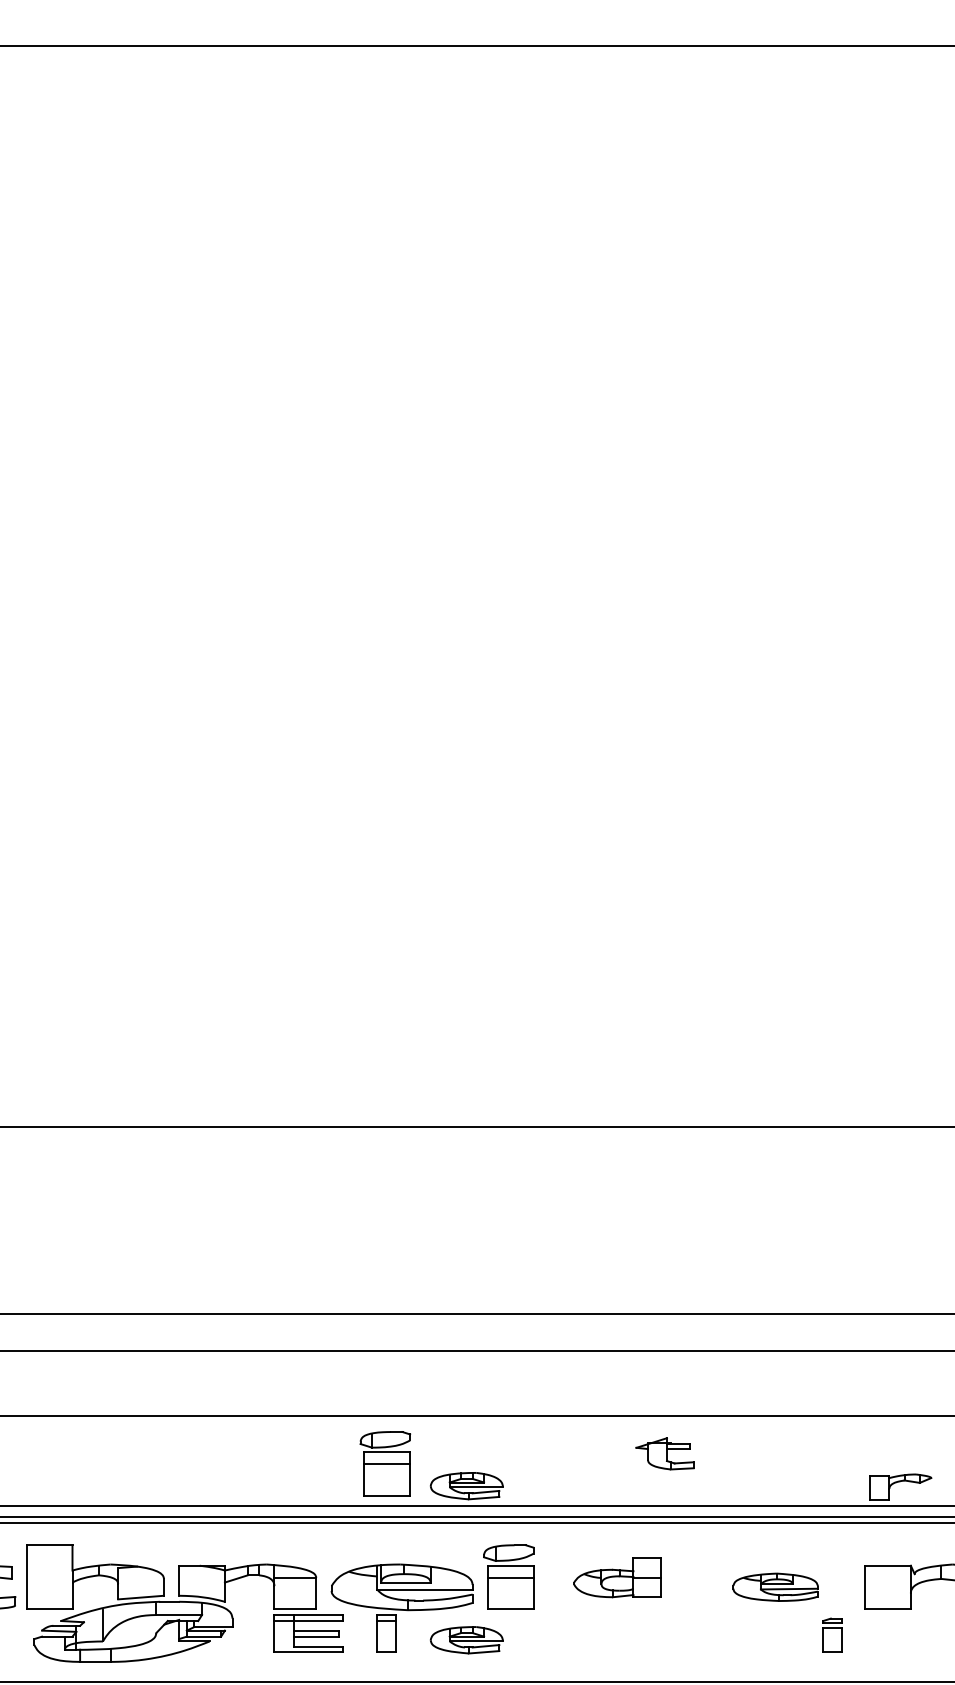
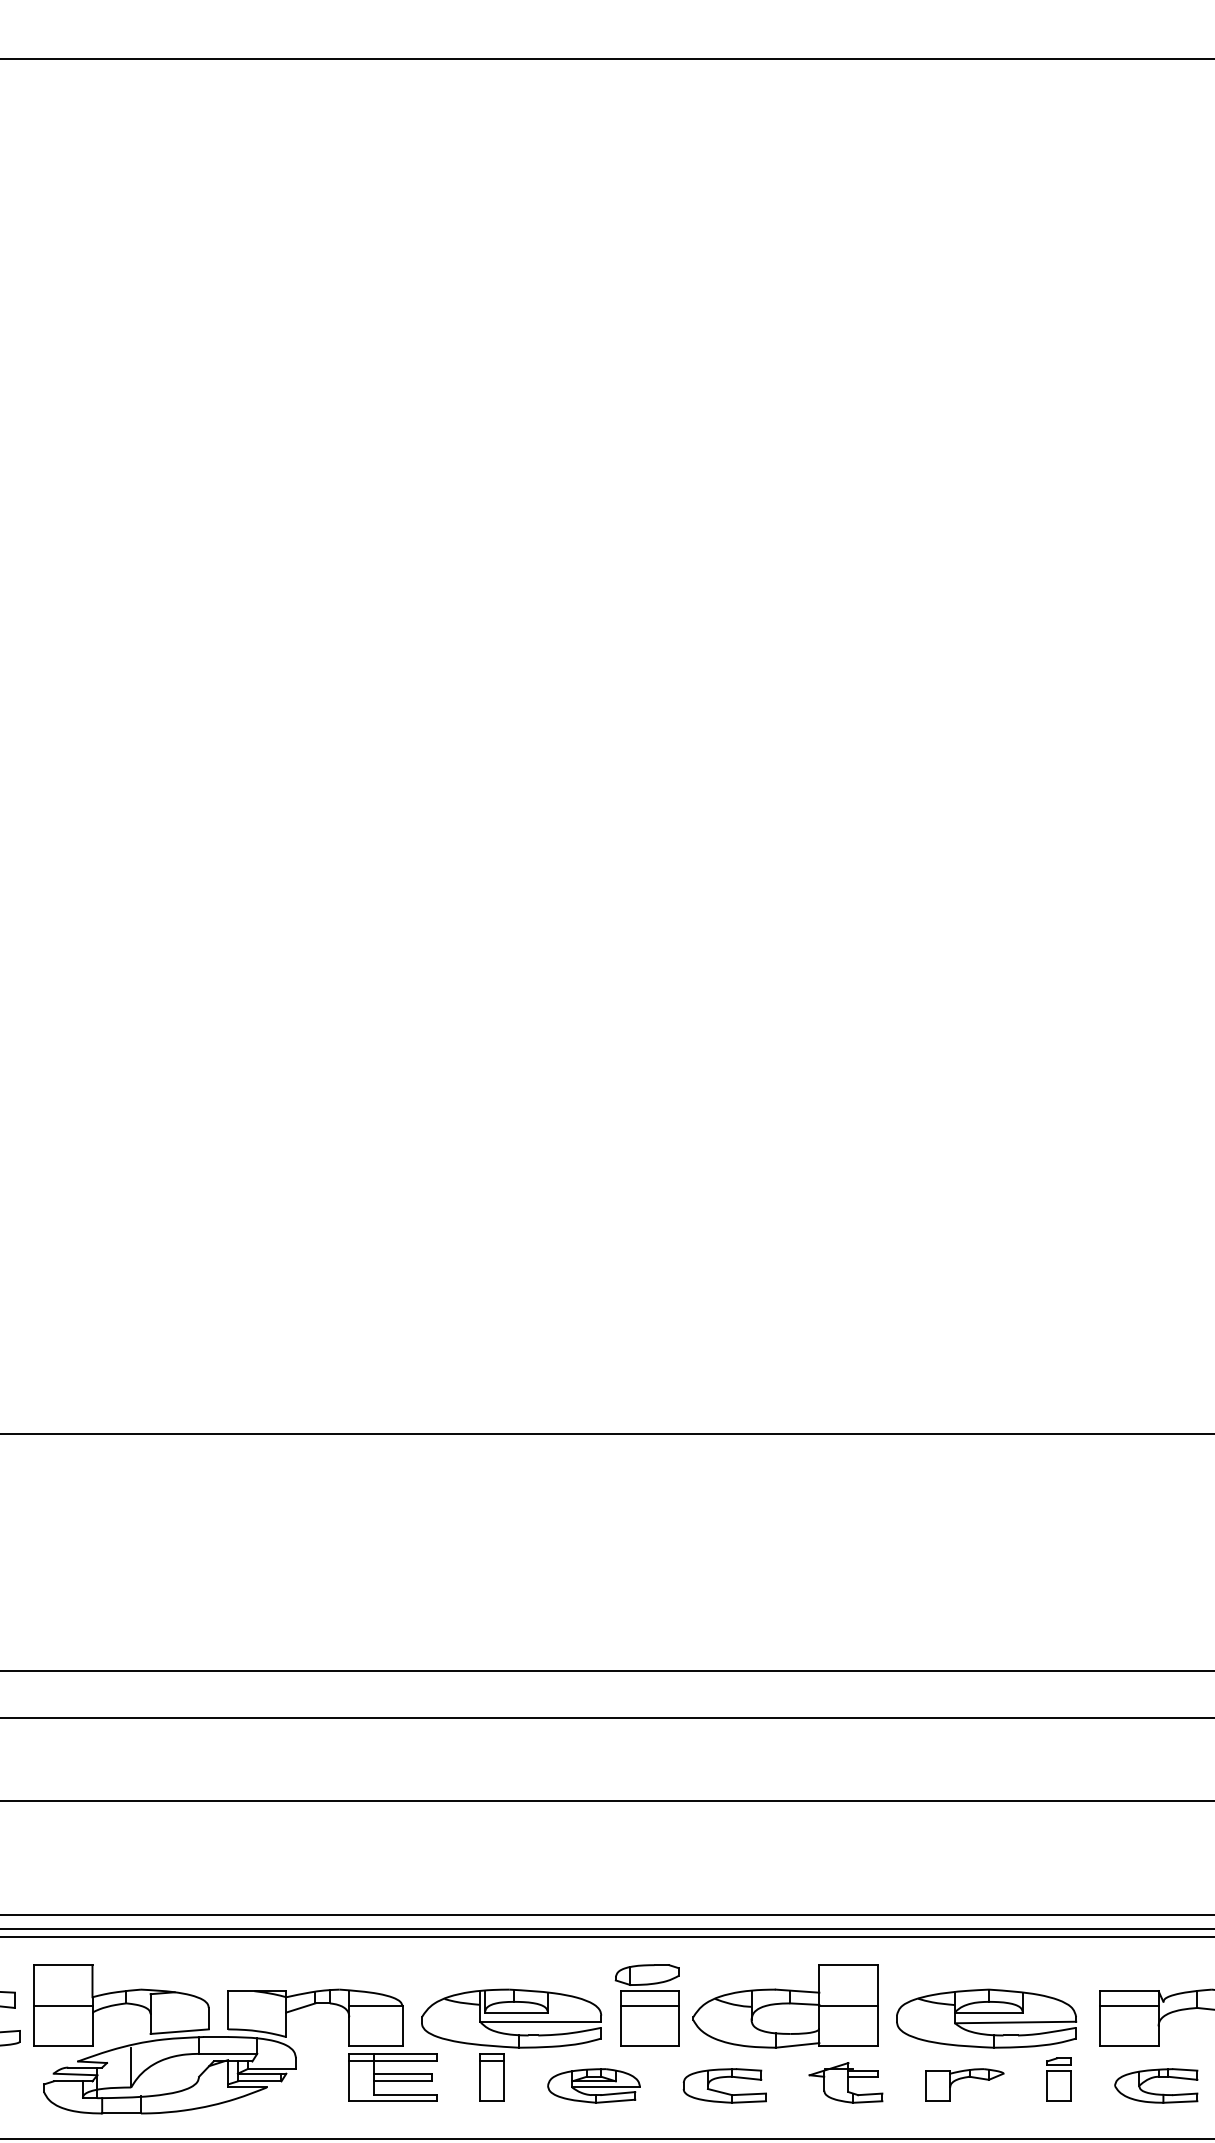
part: (664, 1453) -> (845, 2082), moved
part: (384, 1463) -> (489, 1861), removed
part: (466, 1485) -> (593, 1889), removed
part: (900, 1486) -> (964, 2084), moved
line: (49, 1577) -> (63, 2006), added
part: (617, 1577) -> (785, 2006), size x1.67
line: (888, 1577) -> (1129, 2006), added
part: (775, 1587) -> (986, 2018), size x1.67
part: (907, 1634) -> (1154, 2078), added
part: (567, 1644) -> (722, 2091), added

